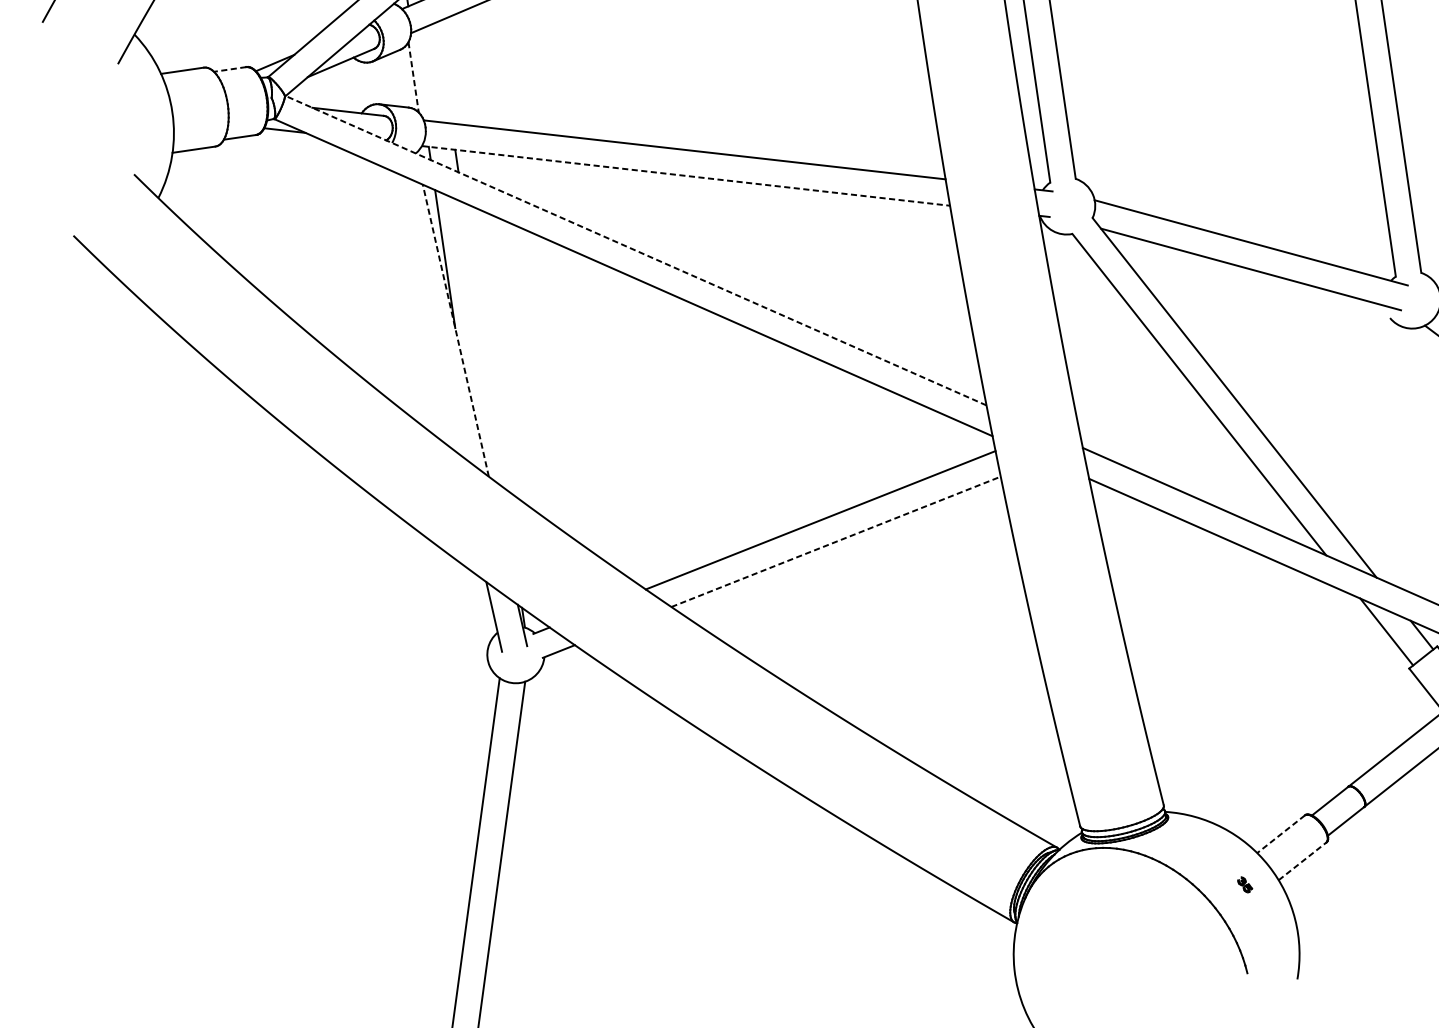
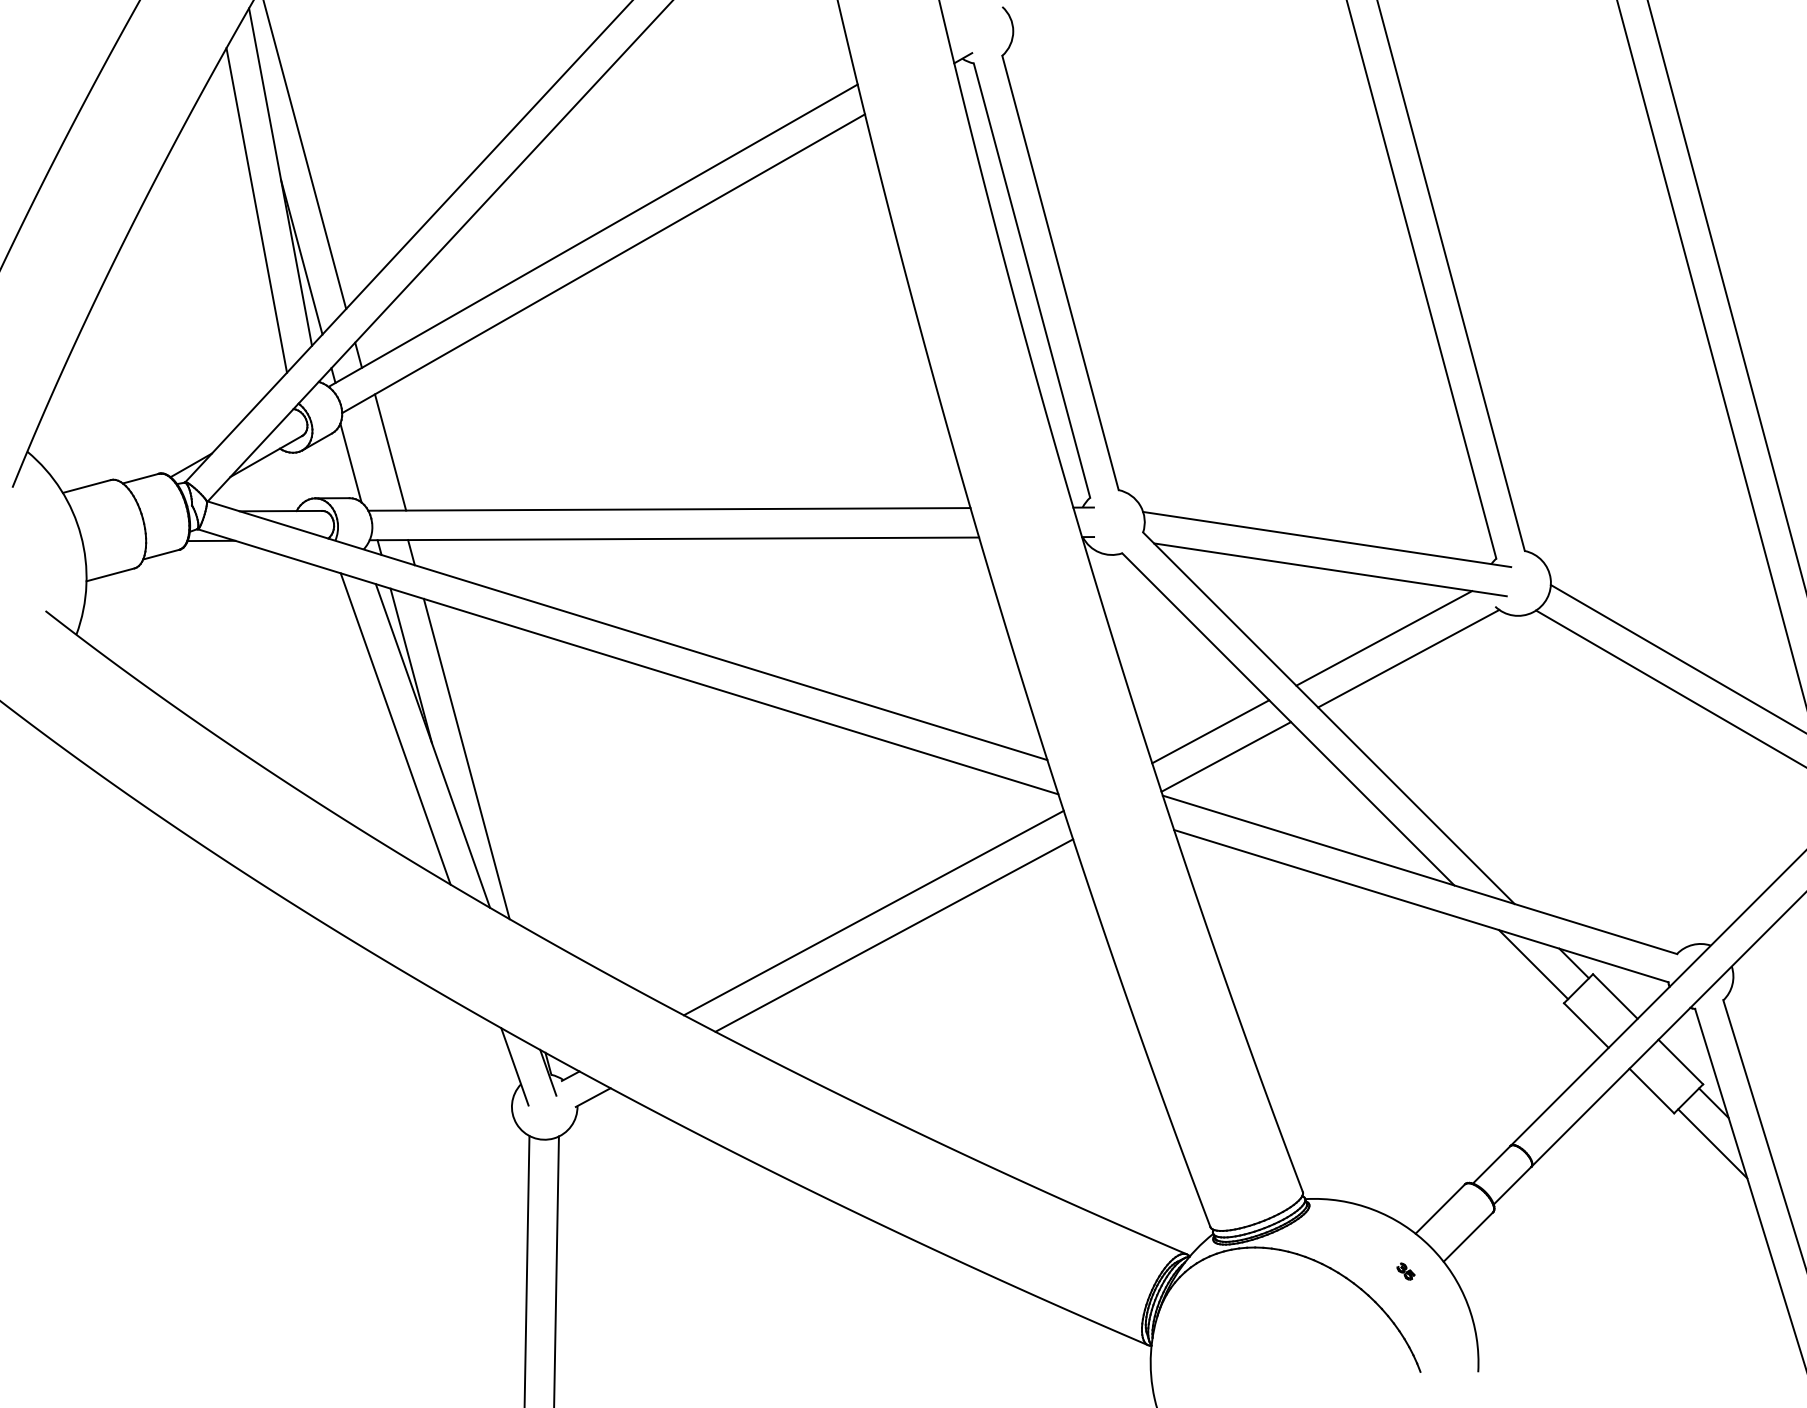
line: (229, 69) -> (140, 478), dashed -> solid
line: (448, 72) -> (390, 452), added
line: (413, 77) -> (350, 463), dashed -> solid
line: (686, 175) -> (674, 538), dashed -> solid
line: (636, 250) -> (627, 630), dashed -> solid
line: (425, 311) -> (395, 728), added
line: (455, 330) -> (432, 745), dashed -> solid
line: (1290, 334) -> (1384, 638), added
line: (483, 344) -> (466, 758), added
line: (1309, 354) -> (1408, 658), added
line: (1130, 397) -> (1210, 731), added
line: (1142, 420) -> (1226, 756), added
line: (836, 541) -> (894, 935), dashed -> solid
line: (1281, 834) -> (1440, 1209), dashed -> solid
line: (1302, 861) -> (1468, 1237), dashed -> solid

